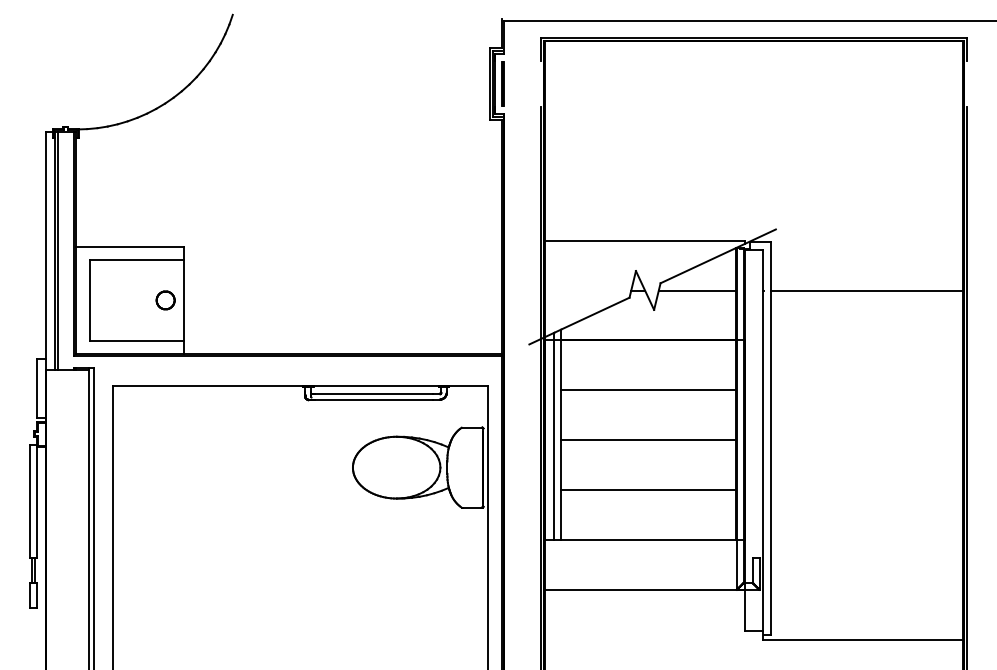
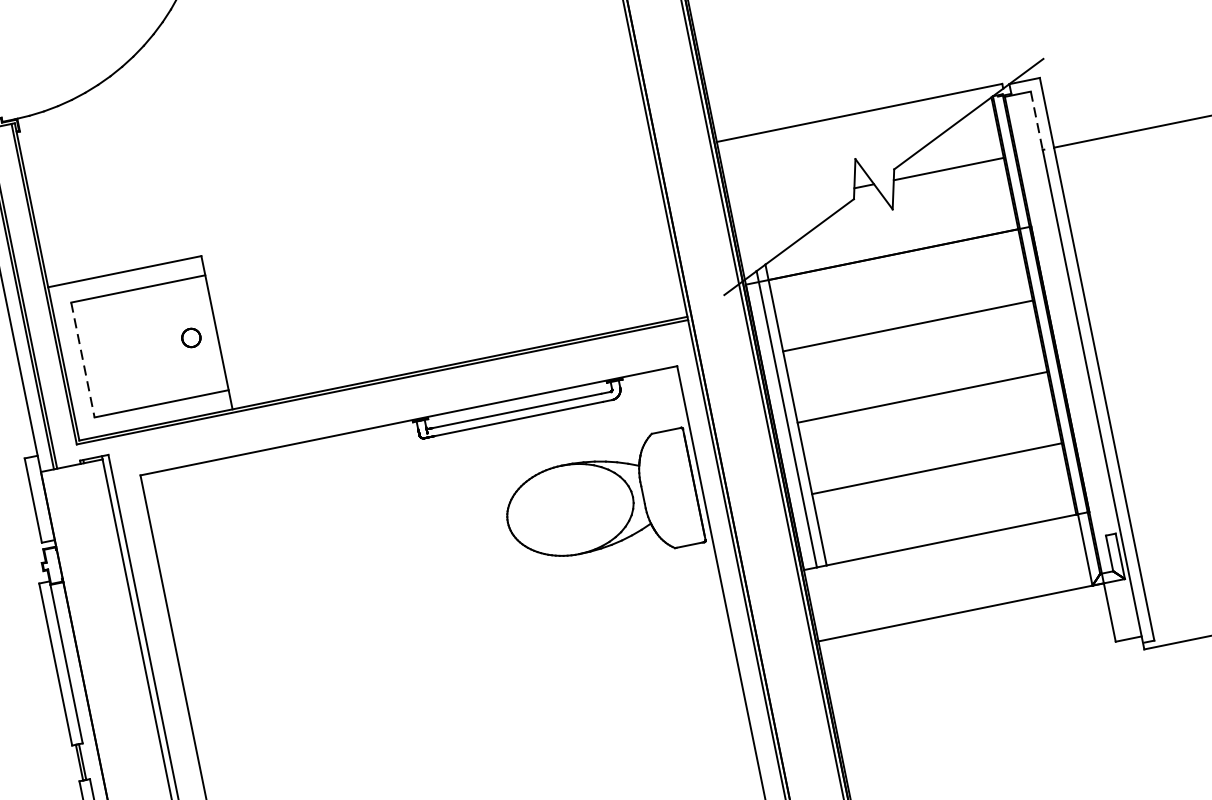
line: (762, 270) -> (1036, 121), solid -> dashed
line: (89, 300) -> (82, 360), solid -> dashed
part: (165, 300) -> (191, 338), size x0.7

